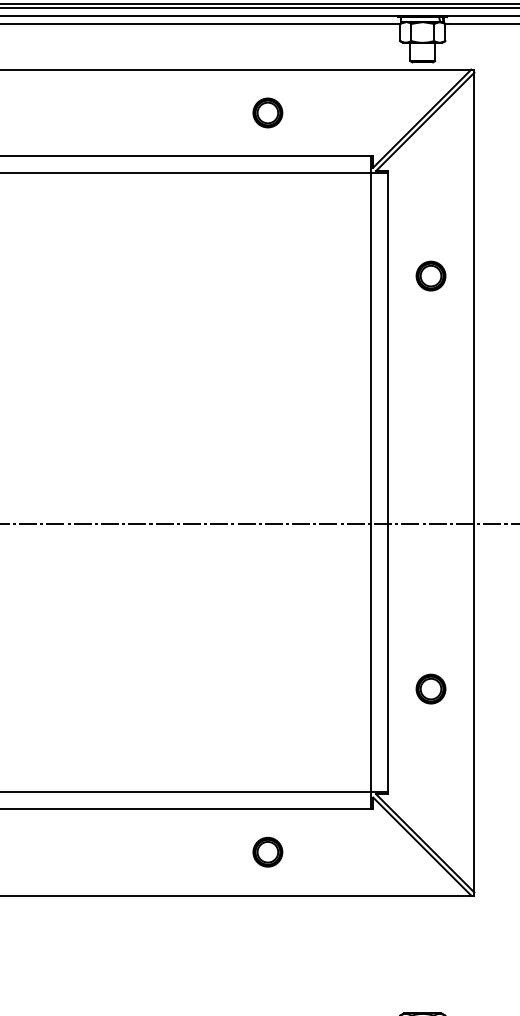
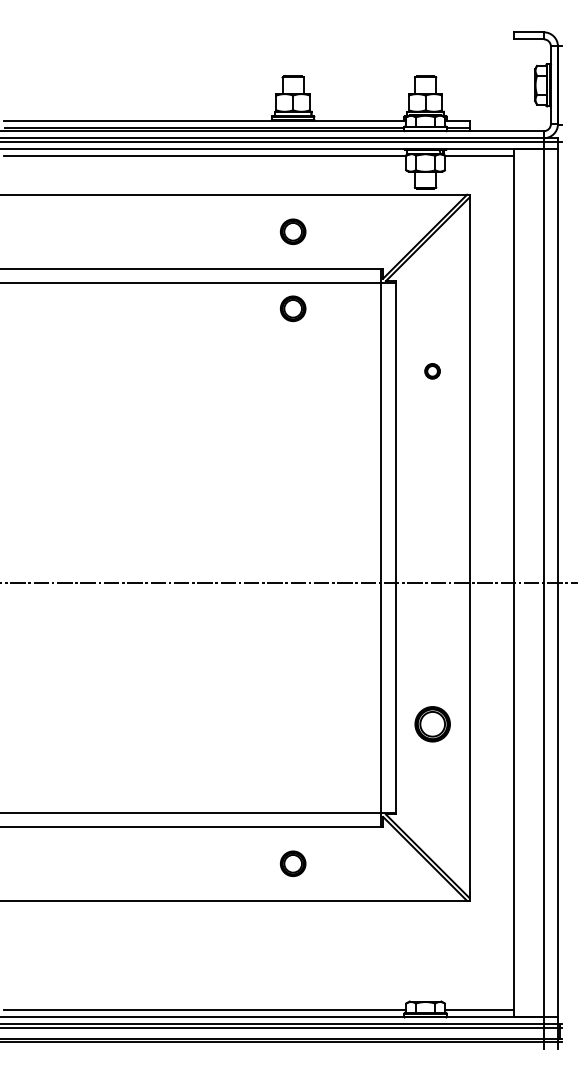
part: (268, 202) -> (293, 308), added
part: (430, 276) -> (432, 371), size x0.6
part: (430, 689) -> (432, 724), size x1.4

